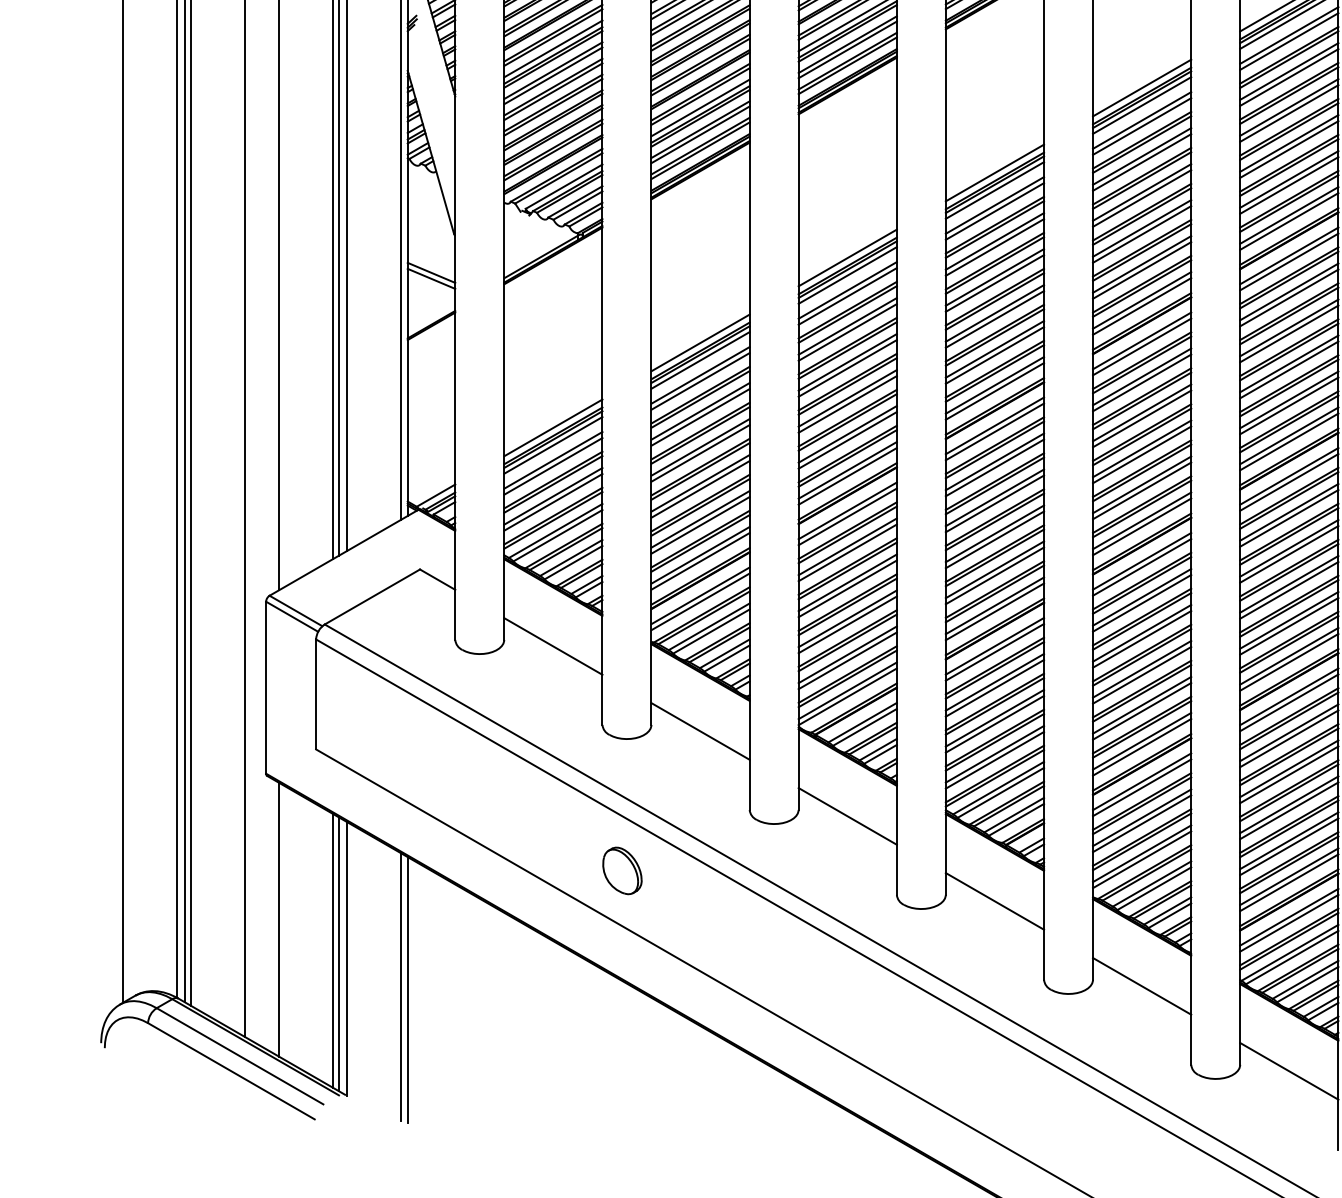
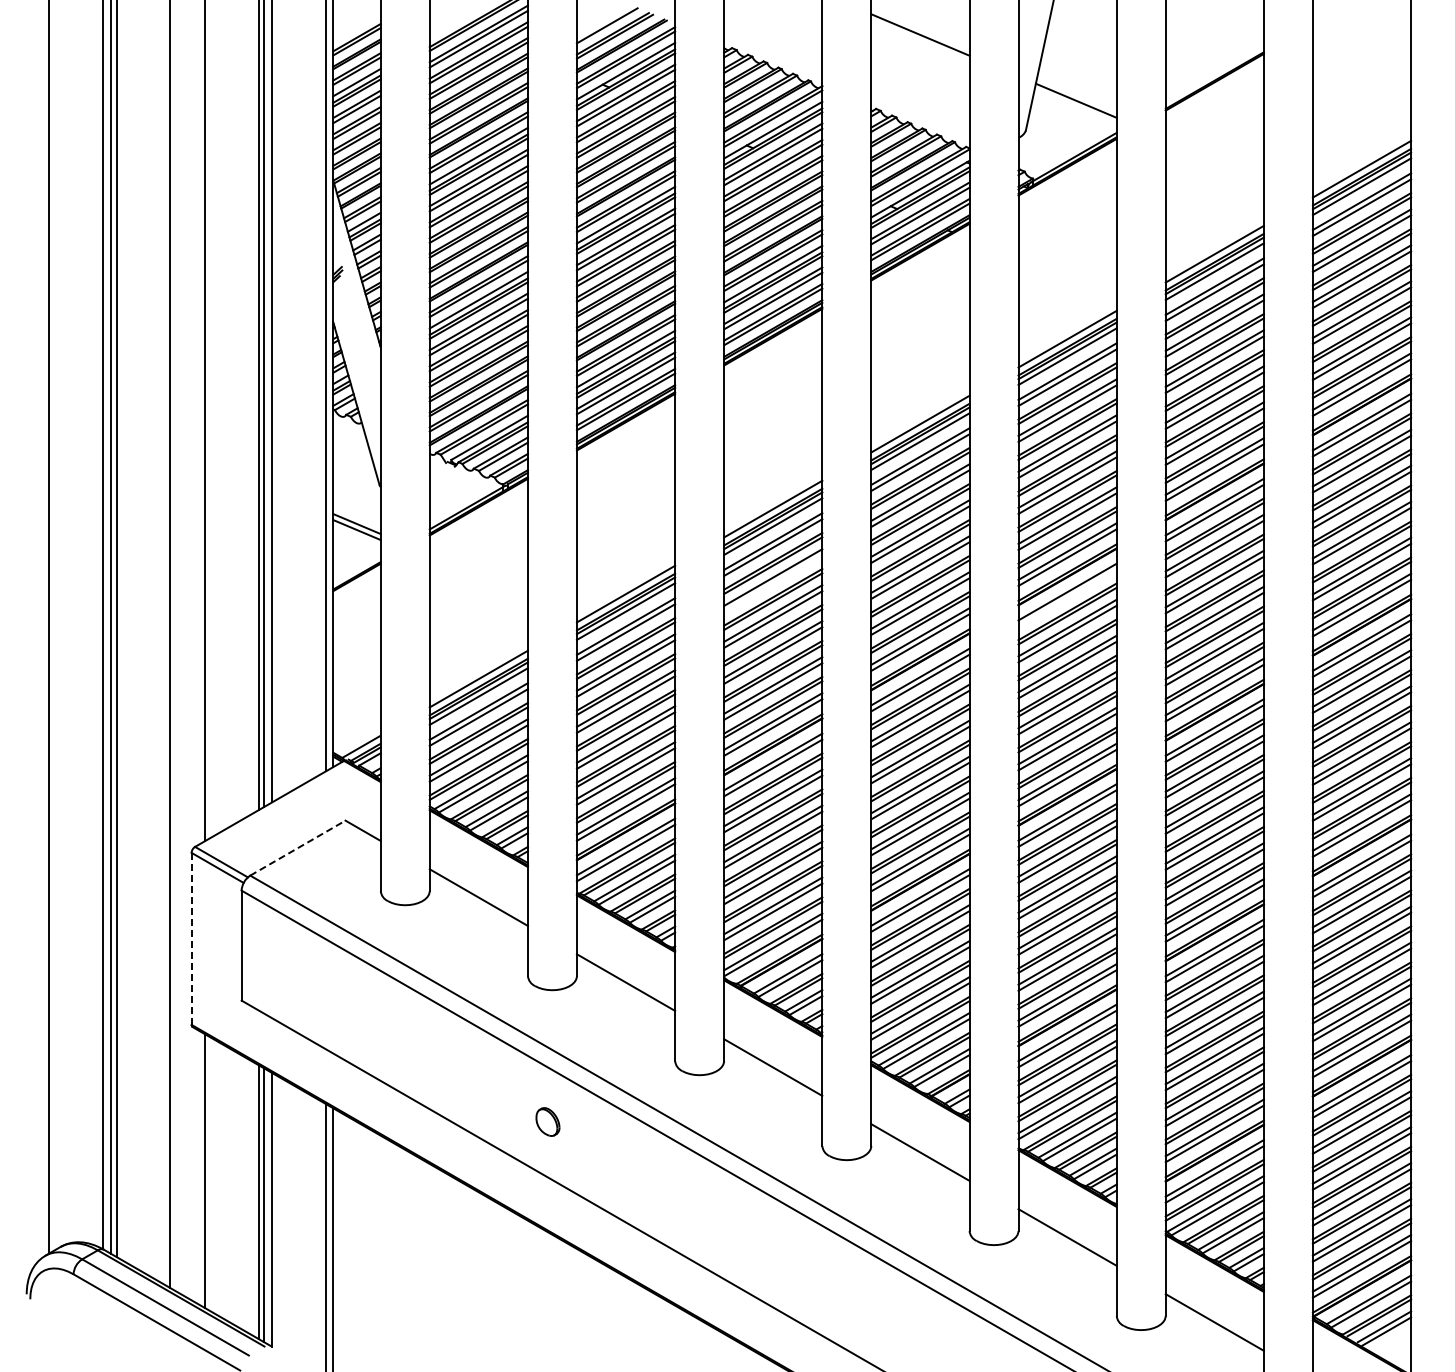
line: (848, 332) -> (773, 583), removed
line: (1142, 346) -> (1067, 597), removed
line: (372, 597) -> (297, 848), solid -> dashed
line: (266, 687) -> (191, 938), solid -> dashed
part: (622, 870) -> (547, 1121), size x0.6

